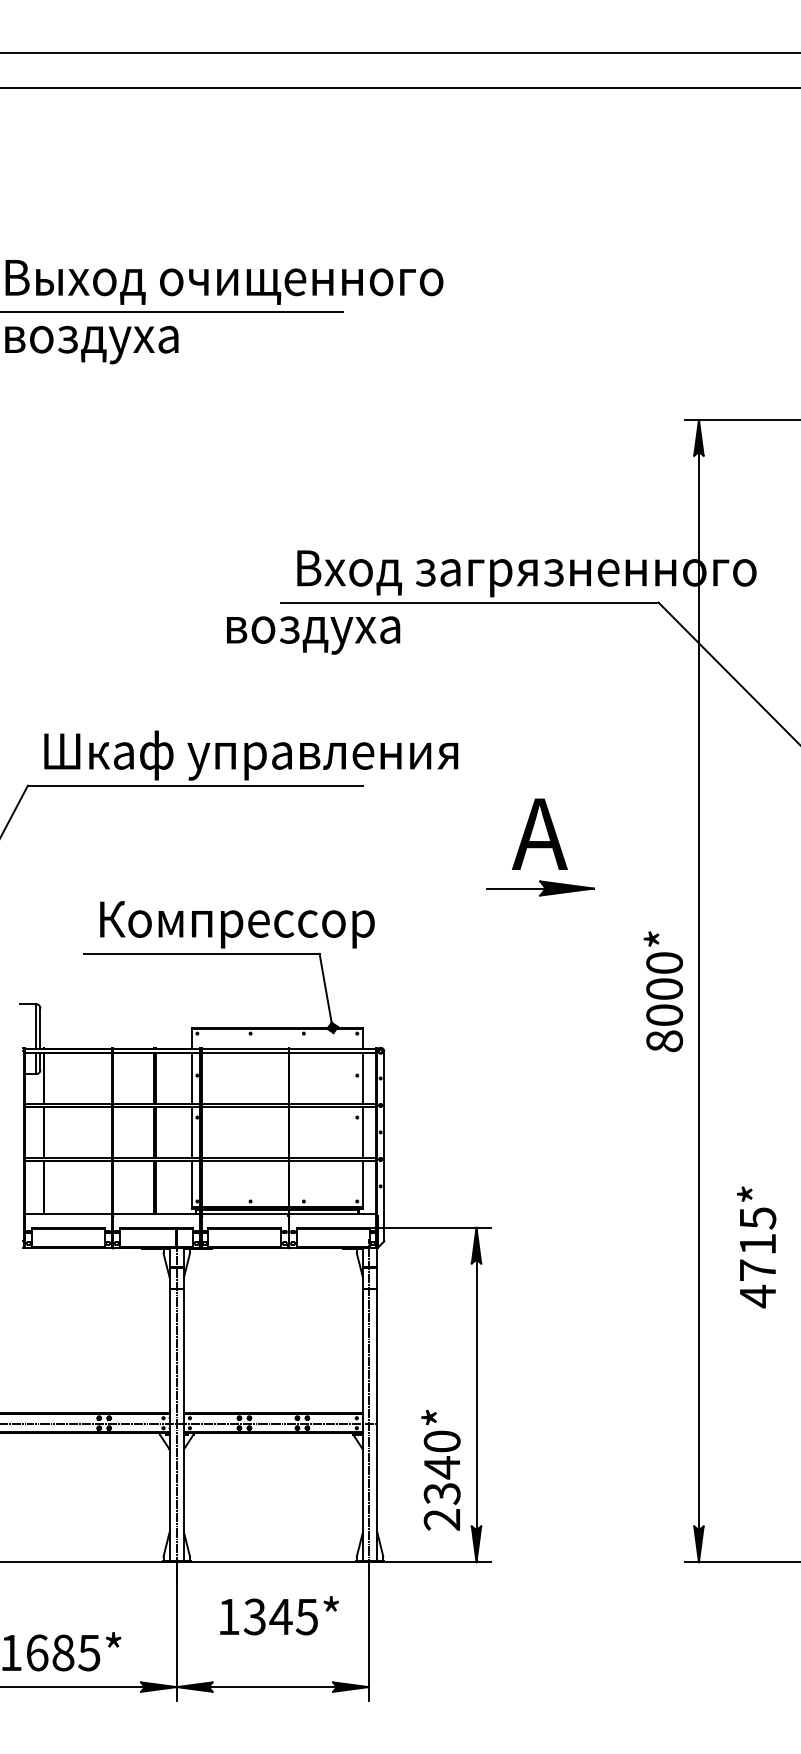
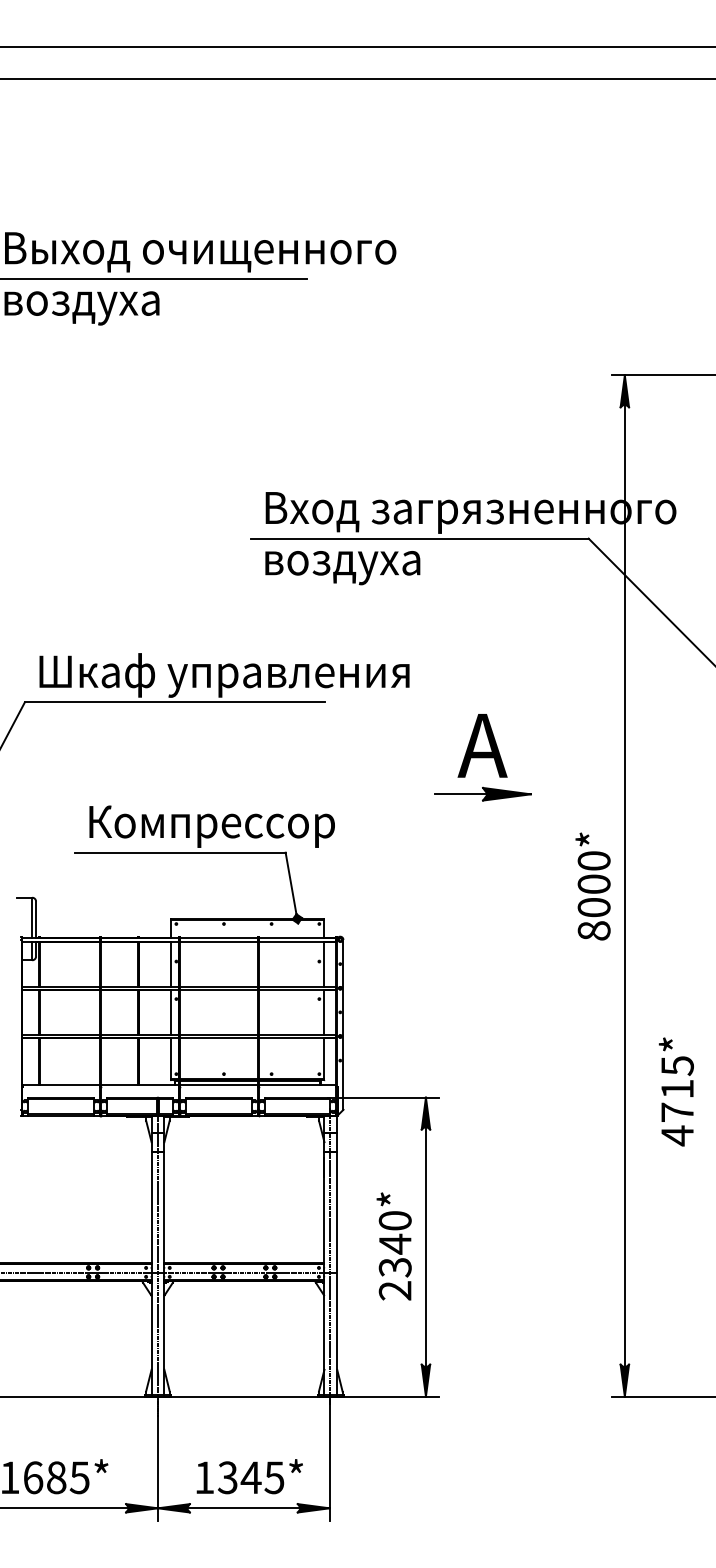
text: (313, 635) -> (342, 568), moved
text: (756, 1247) -> (676, 1092), moved
text: (440, 1470) -> (393, 1246), moved
text: (279, 1615) -> (249, 1476), moved

